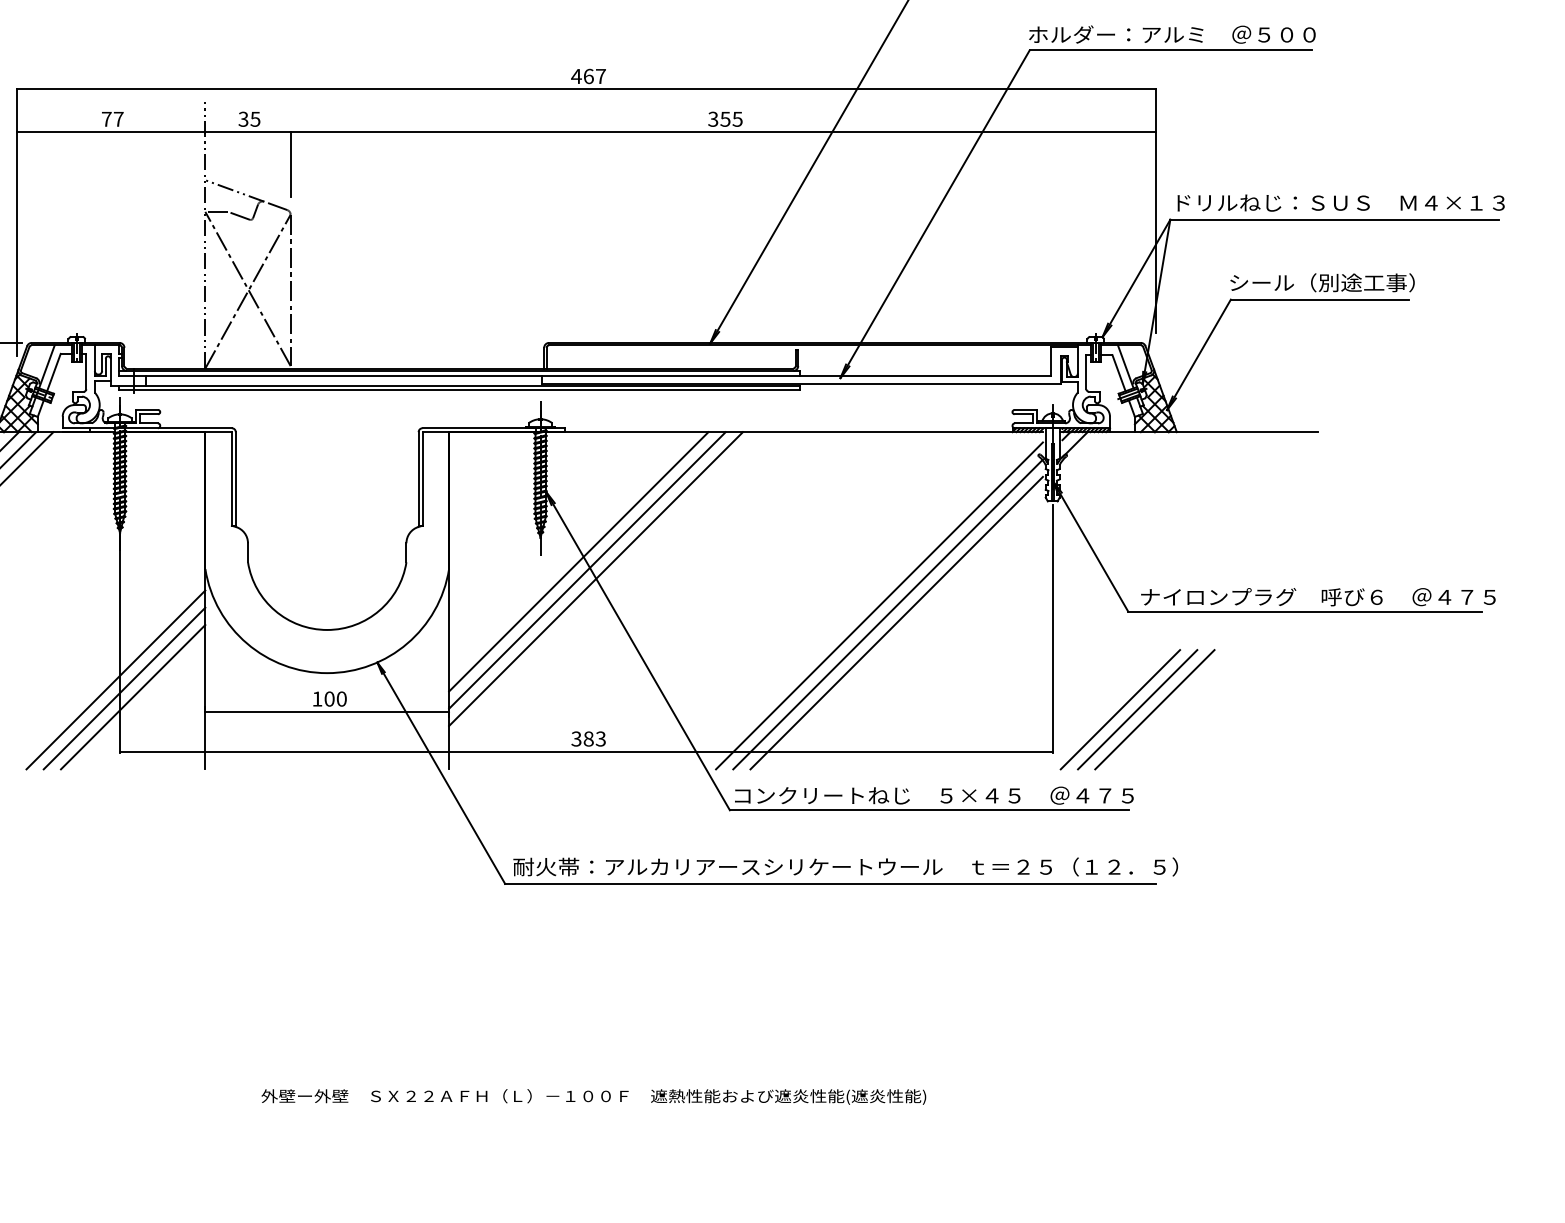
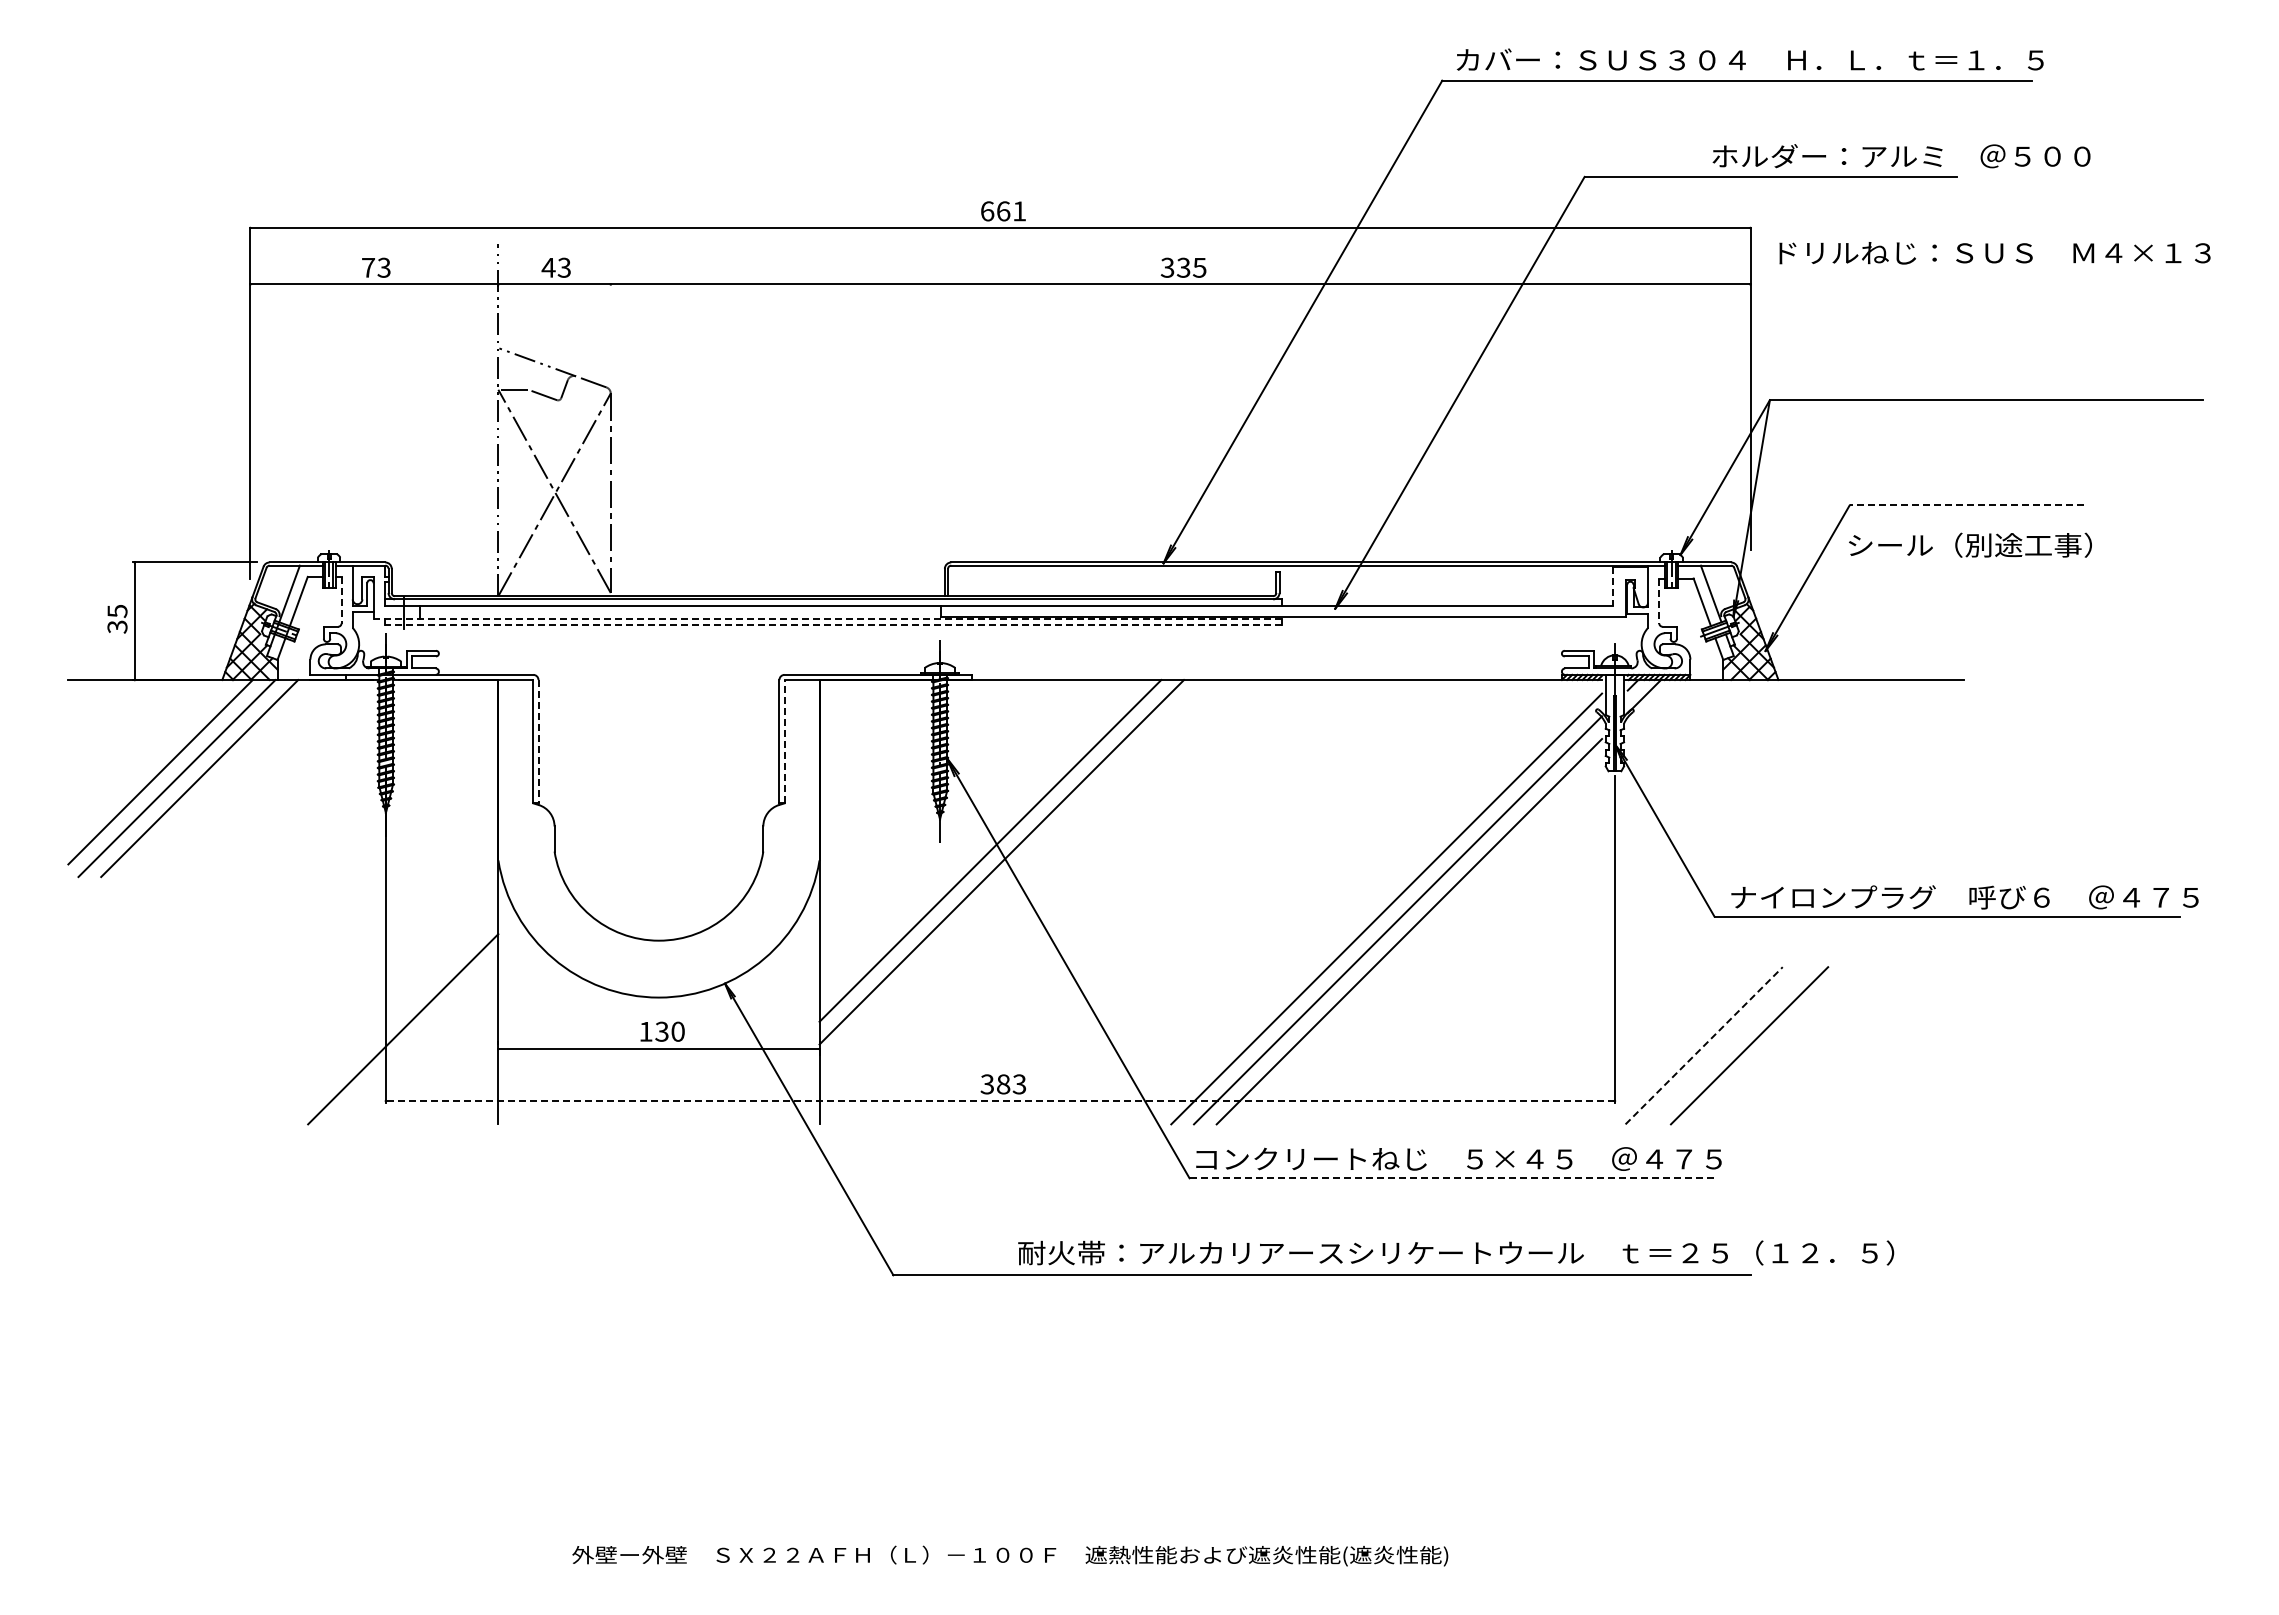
text: (1172, 34) -> (1901, 156), moved
text: (588, 76) -> (1003, 211), 467 -> 661
text: (118, 119) -> (383, 267), 77 -> 73
text: (248, 119) -> (555, 267), 35 -> 43
text: (725, 119) -> (1183, 267), 355 -> 335
line: (290, 164) -> (610, 327), removed
text: (1340, 203) -> (1994, 253), moved
text: (1322, 282) -> (1970, 544), moved
line: (1319, 299) -> (1966, 505), solid -> dashed
line: (1050, 361) -> (1612, 587), solid -> dashed
line: (86, 371) -> (341, 600), solid -> dashed
line: (1086, 372) -> (1659, 601), solid -> dashed
line: (455, 385) -> (827, 618), solid -> dashed
line: (459, 390) -> (833, 625), solid -> dashed
line: (235, 478) -> (538, 741), solid -> dashed
line: (422, 478) -> (784, 741), solid -> dashed
line: (595, 578) -> (1012, 873), removed
line: (115, 679) -> (380, 1006), removed
line: (124, 688) -> (391, 1017), removed
text: (329, 698) -> (661, 1031), 100 -> 130
line: (1120, 709) -> (1704, 1045), solid -> dashed
line: (1137, 709) -> (1726, 1045), removed
line: (585, 752) -> (999, 1101), solid -> dashed
line: (930, 810) -> (1453, 1178), solid -> dashed
text: (845, 866) -> (1456, 1252), moved

